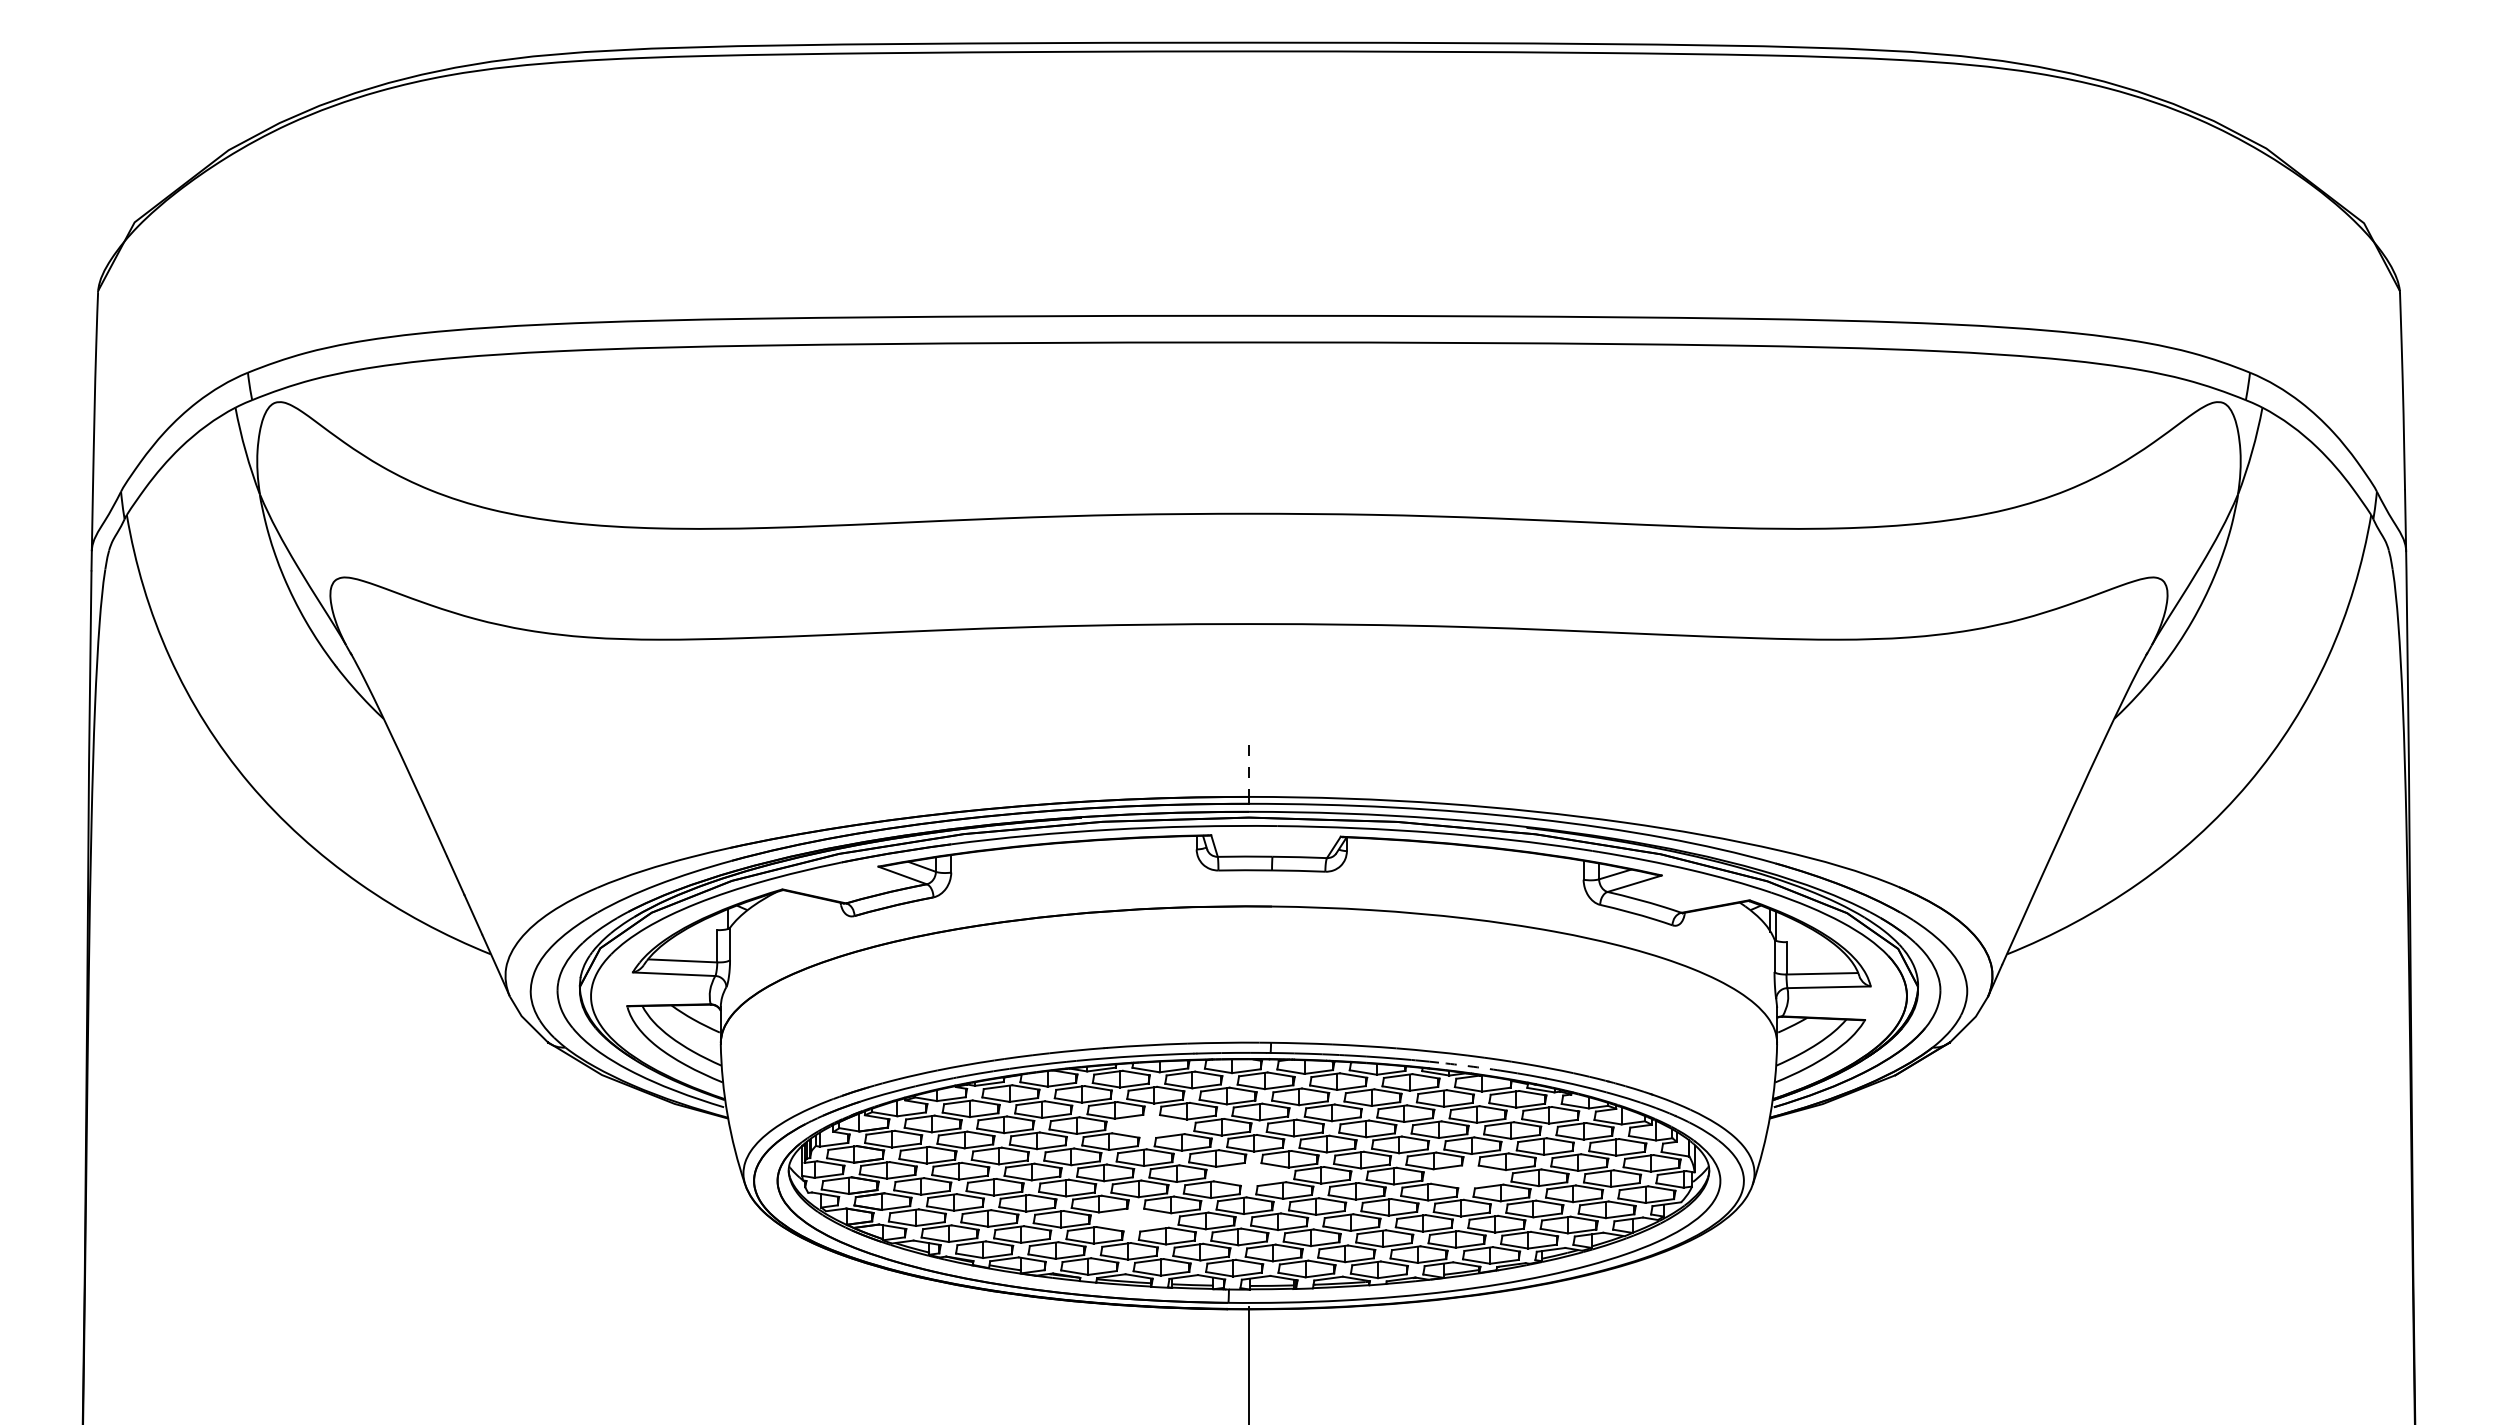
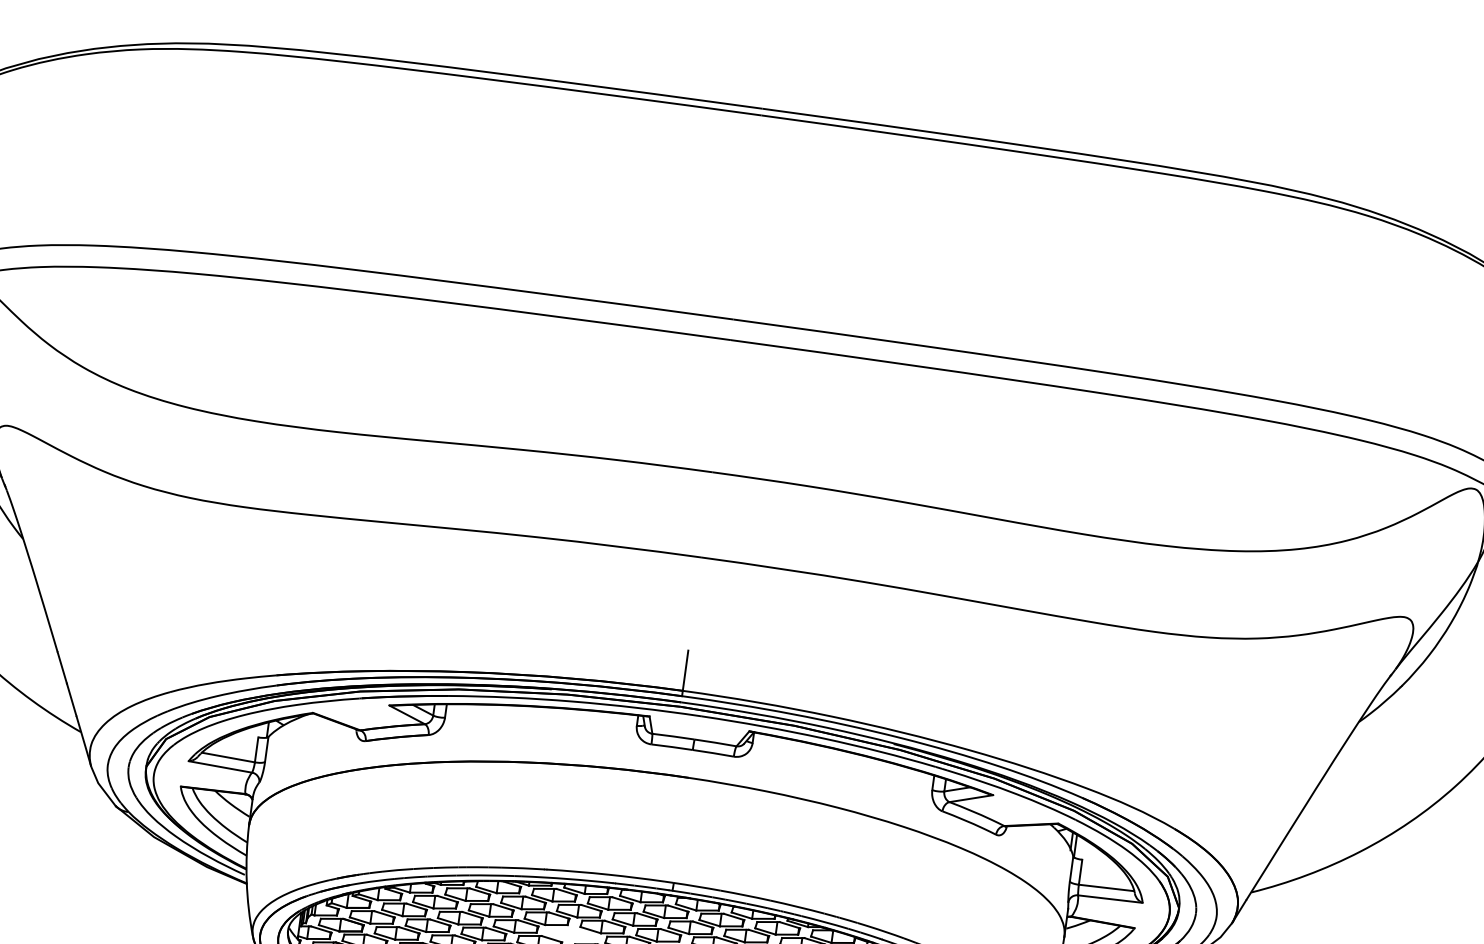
line: (1249, 771) -> (685, 671), dashed -> solid
arc: (1470, 1066) -> (825, 922), dashed -> solid

